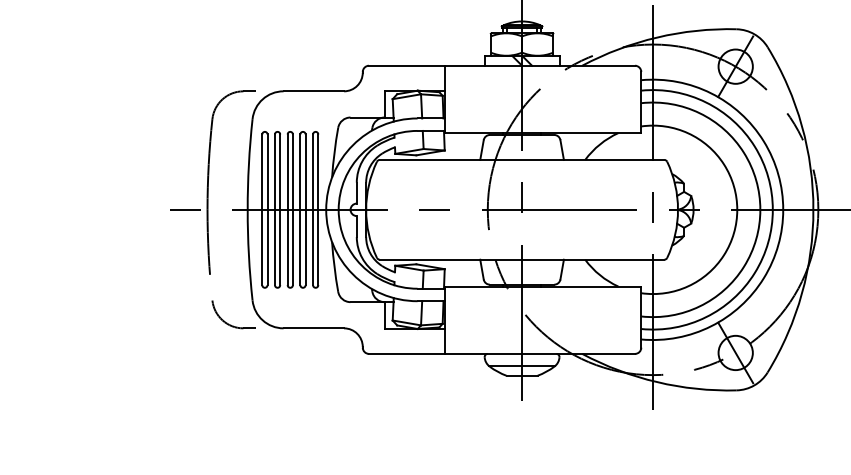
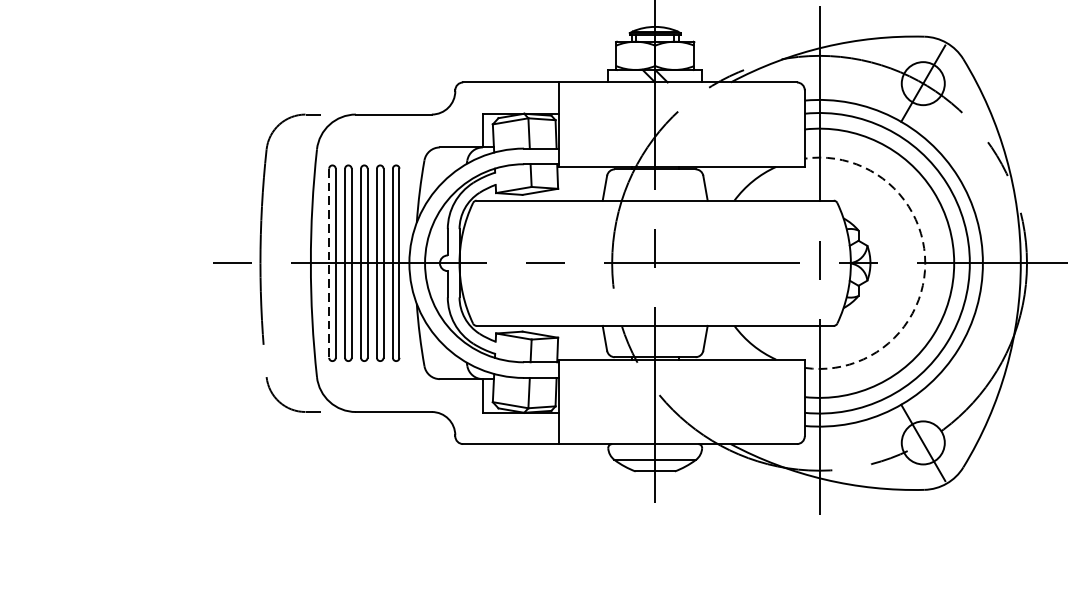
arc: (737, 209) -> (925, 262), solid -> dashed
line: (262, 210) -> (329, 264), solid -> dashed

